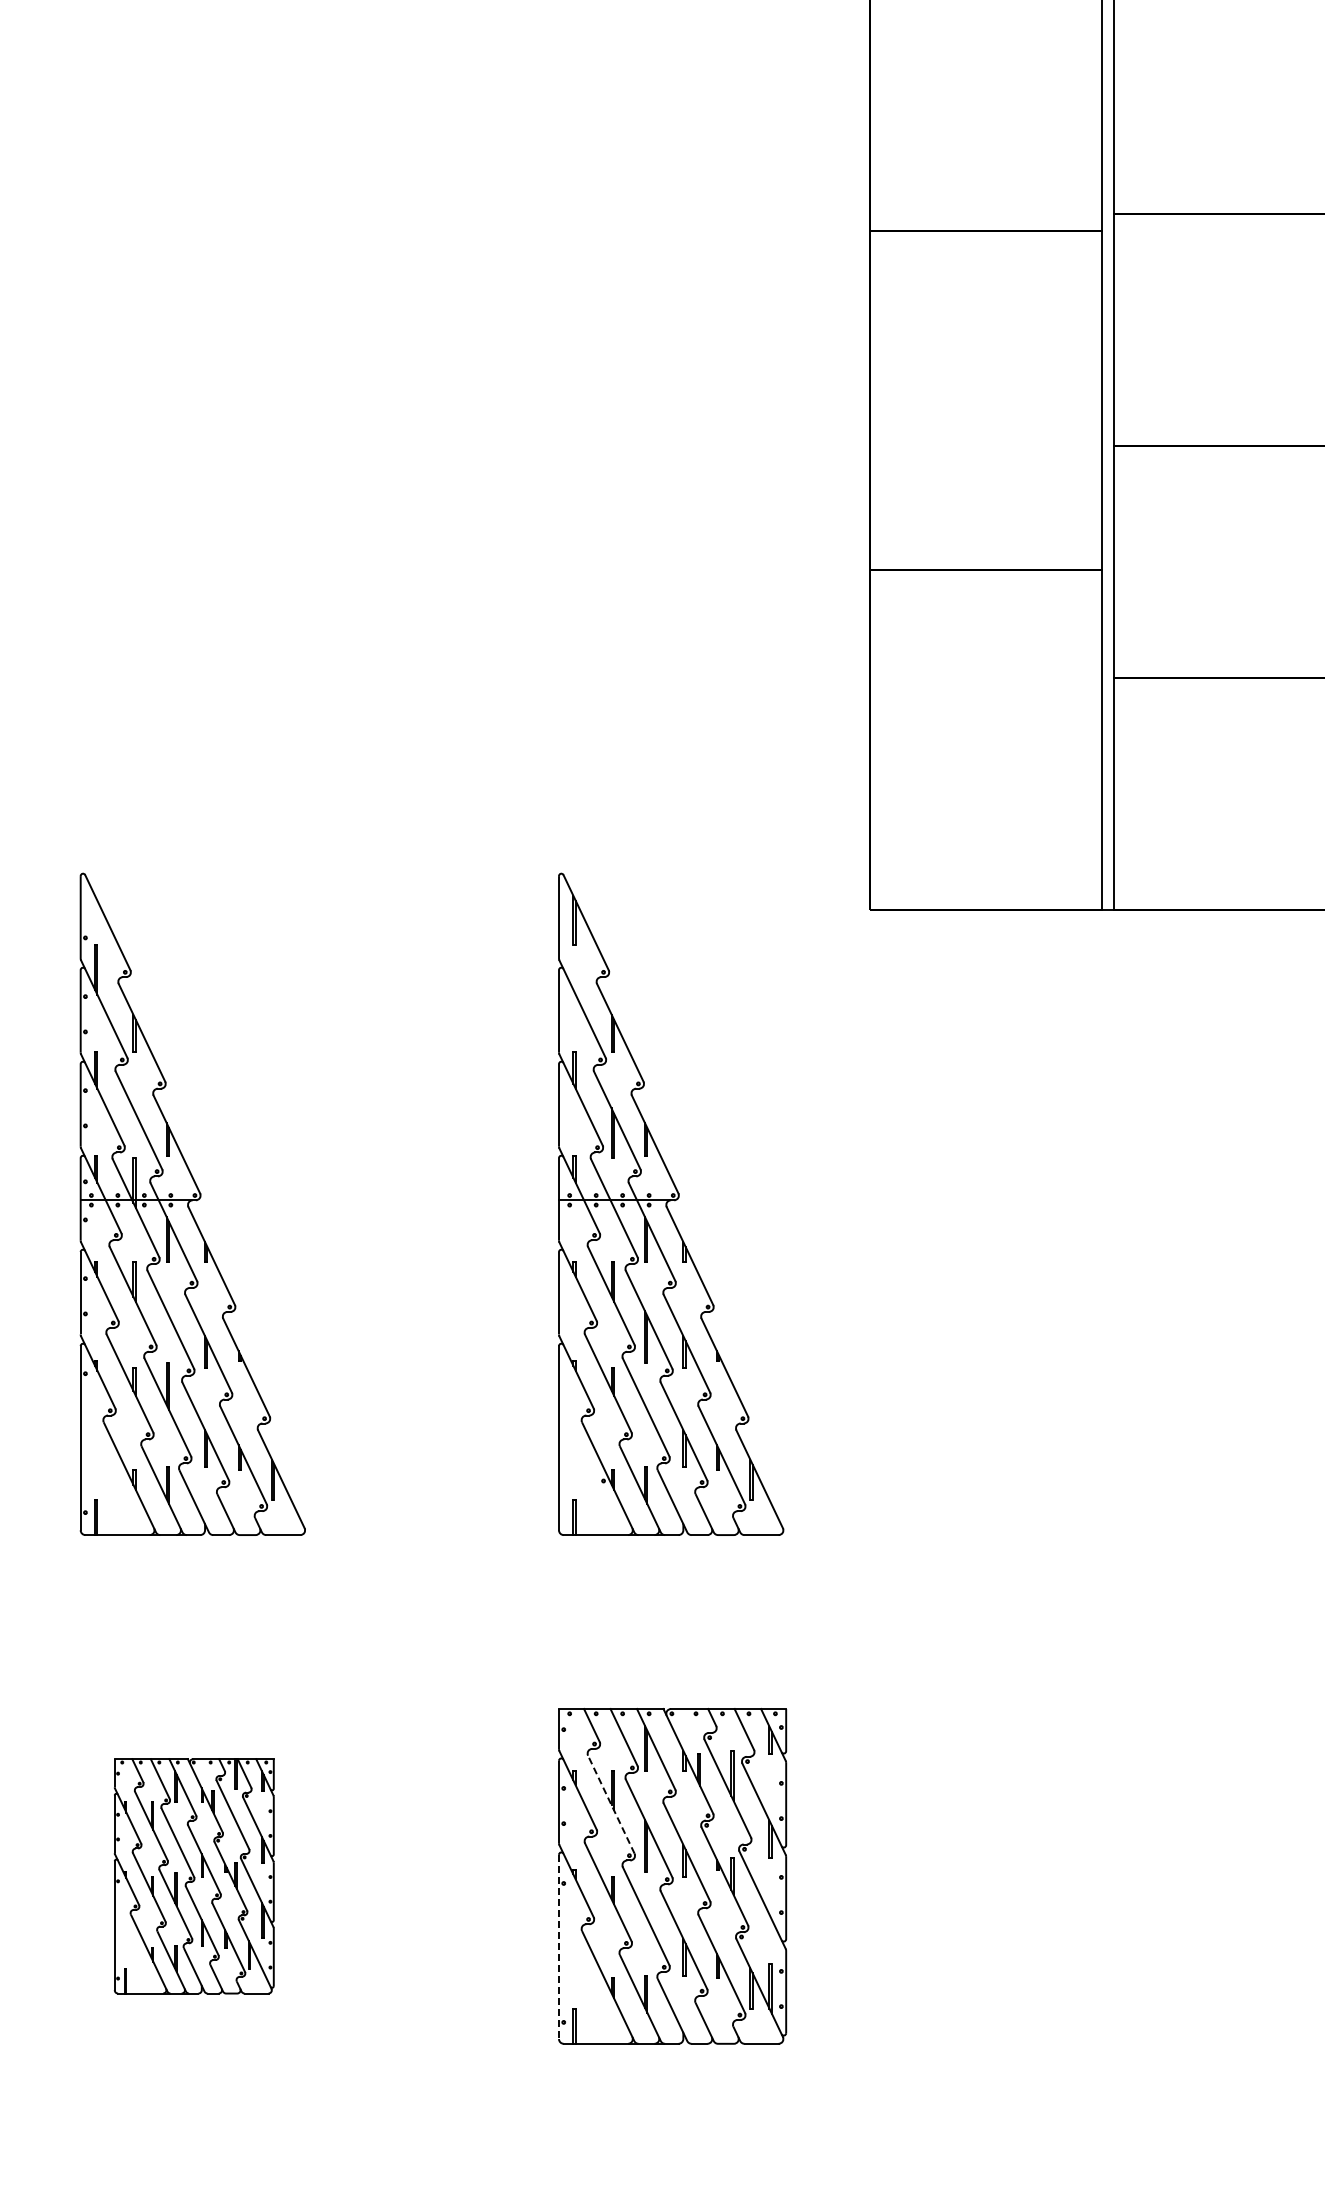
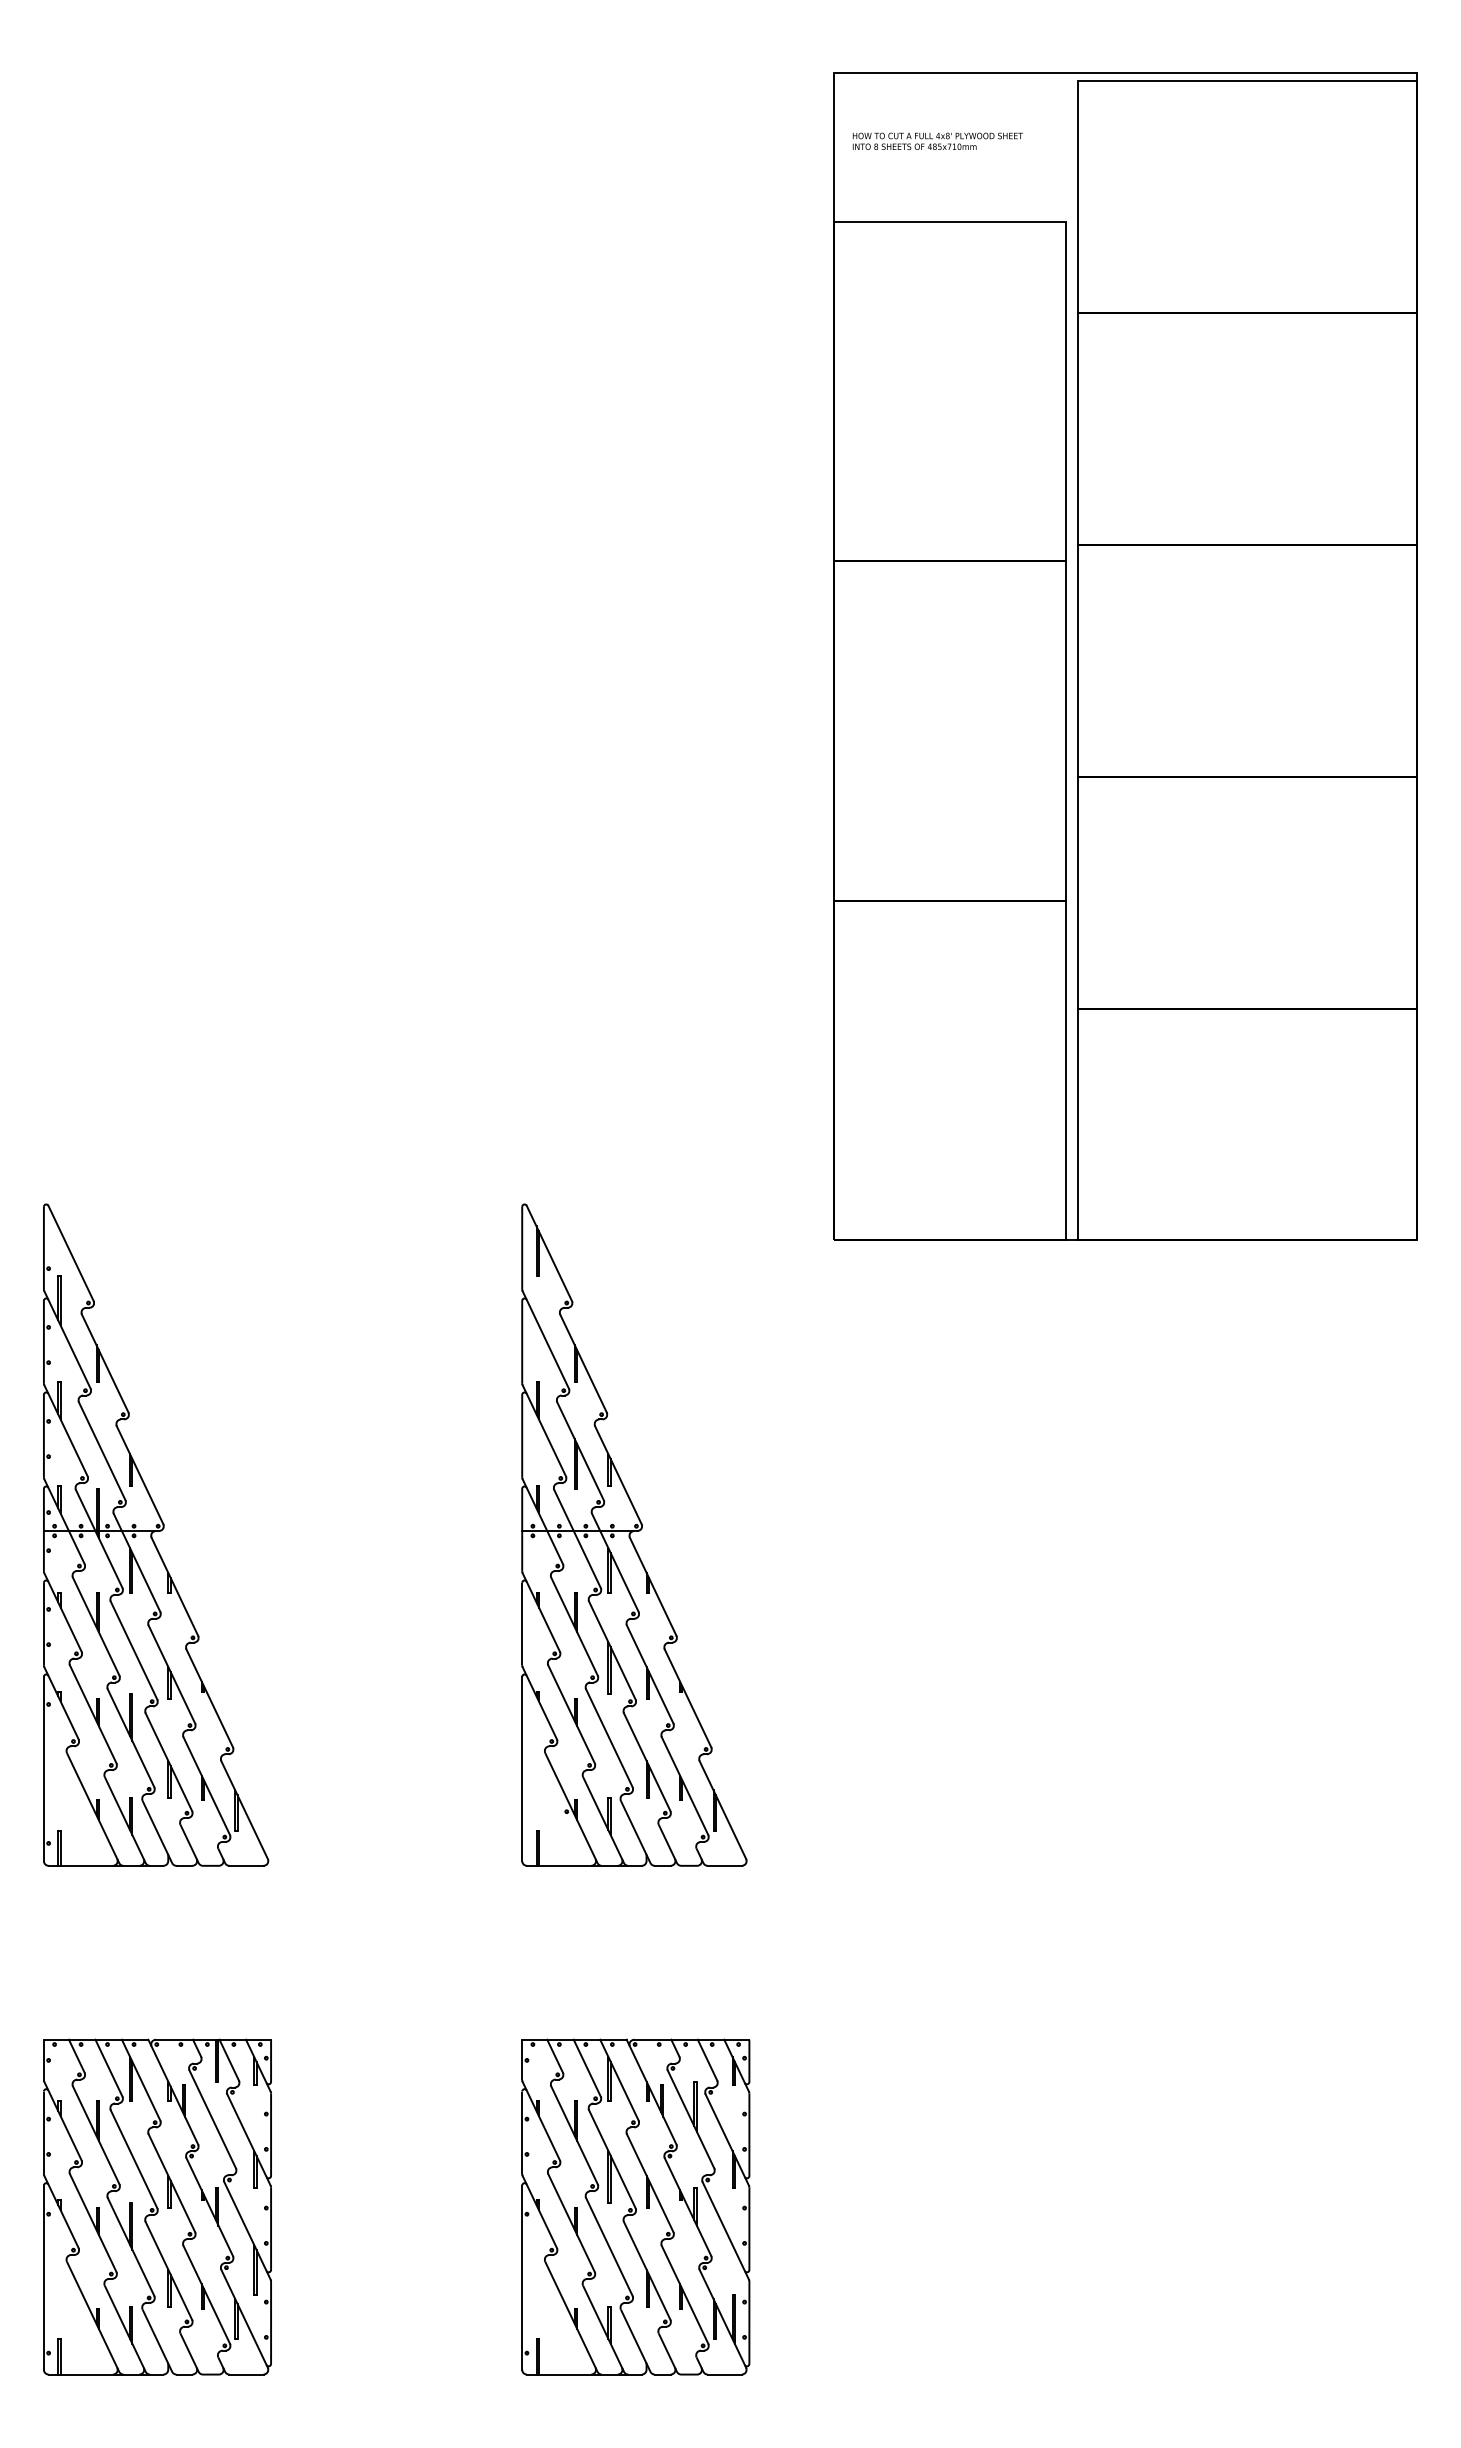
line: (611, 1803) -> (574, 2134), dashed -> solid
part: (194, 1875) -> (157, 2206), size x1.43
line: (559, 1947) -> (522, 2278), dashed -> solid

